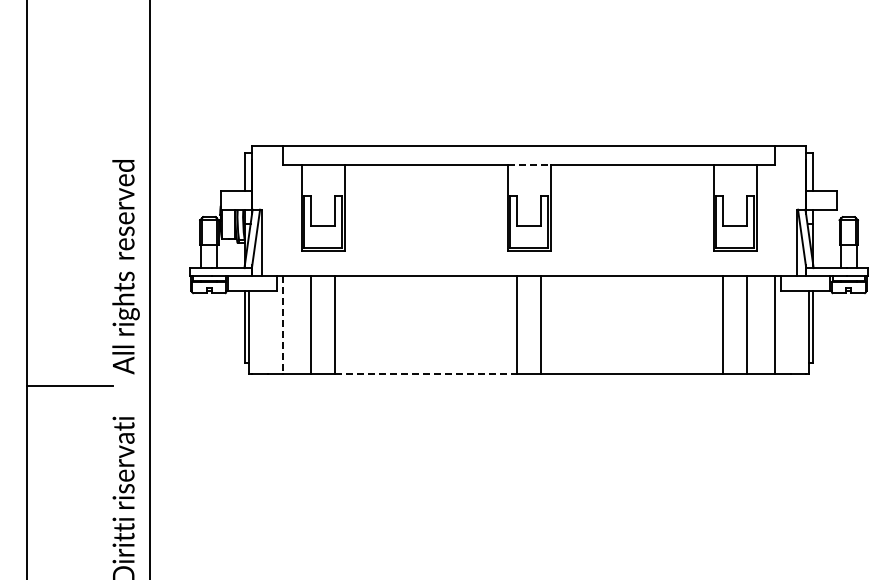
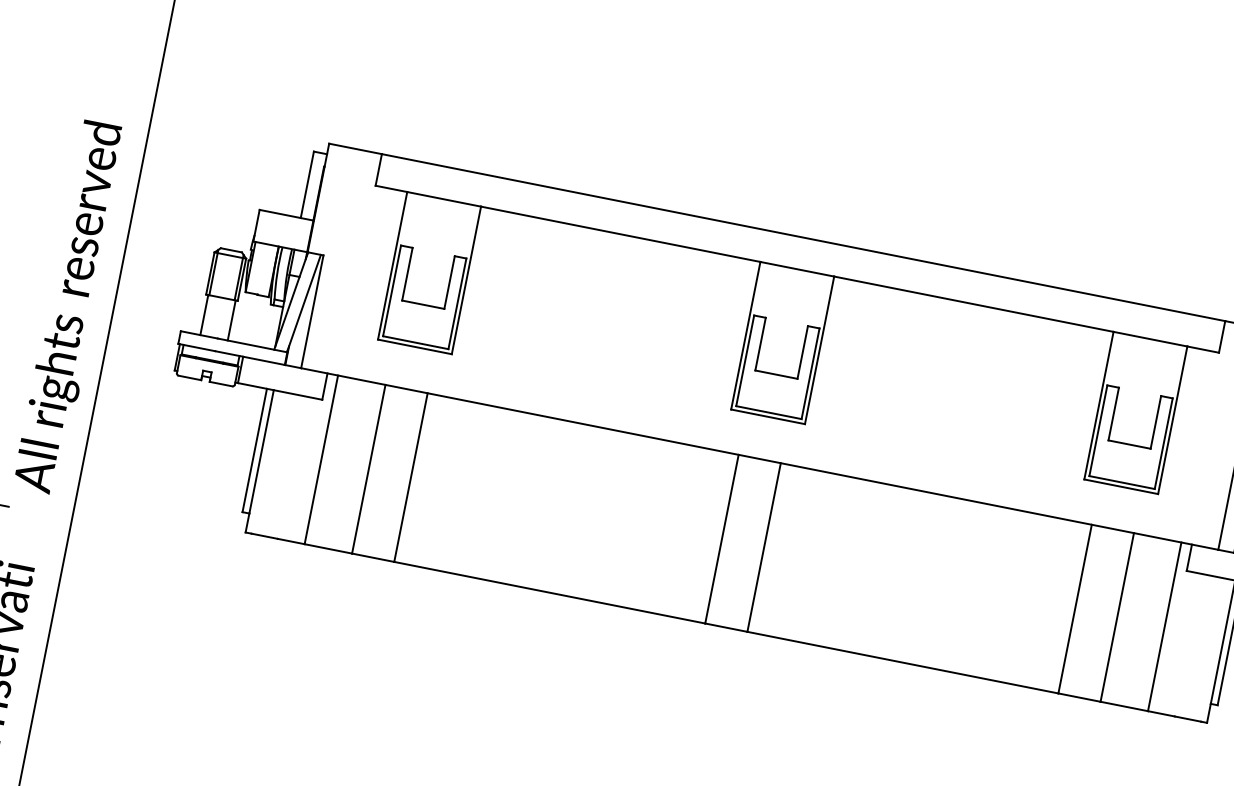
line: (529, 164) -> (798, 268), dashed -> solid
line: (283, 325) -> (321, 461), dashed -> solid
line: (426, 373) -> (550, 592), dashed -> solid

